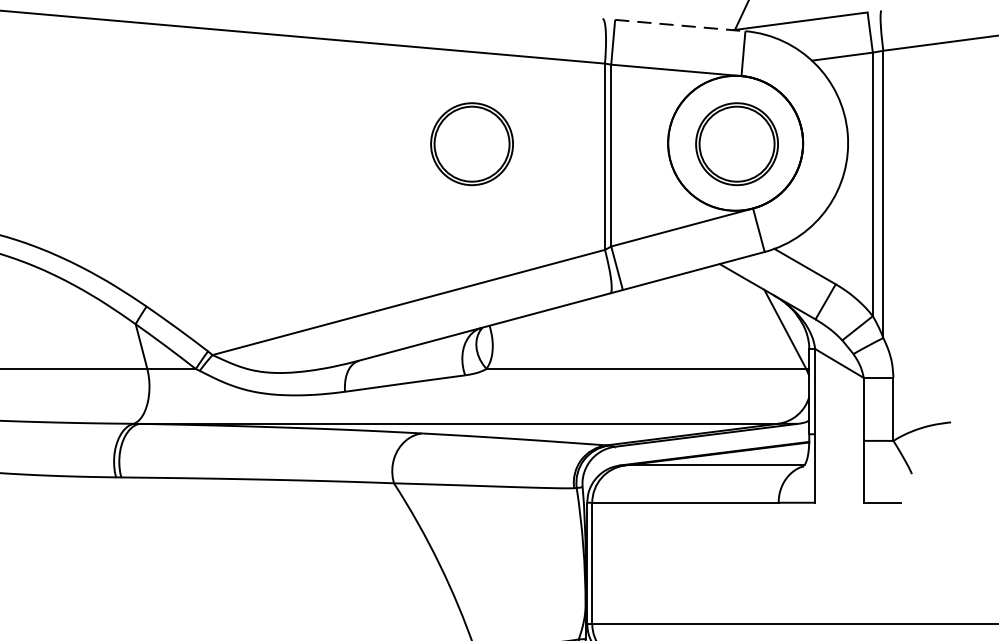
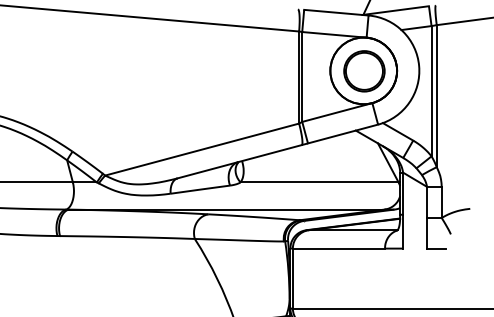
line: (680, 25) -> (336, 12), dashed -> solid
part: (472, 144) -> (233, 71), removed

